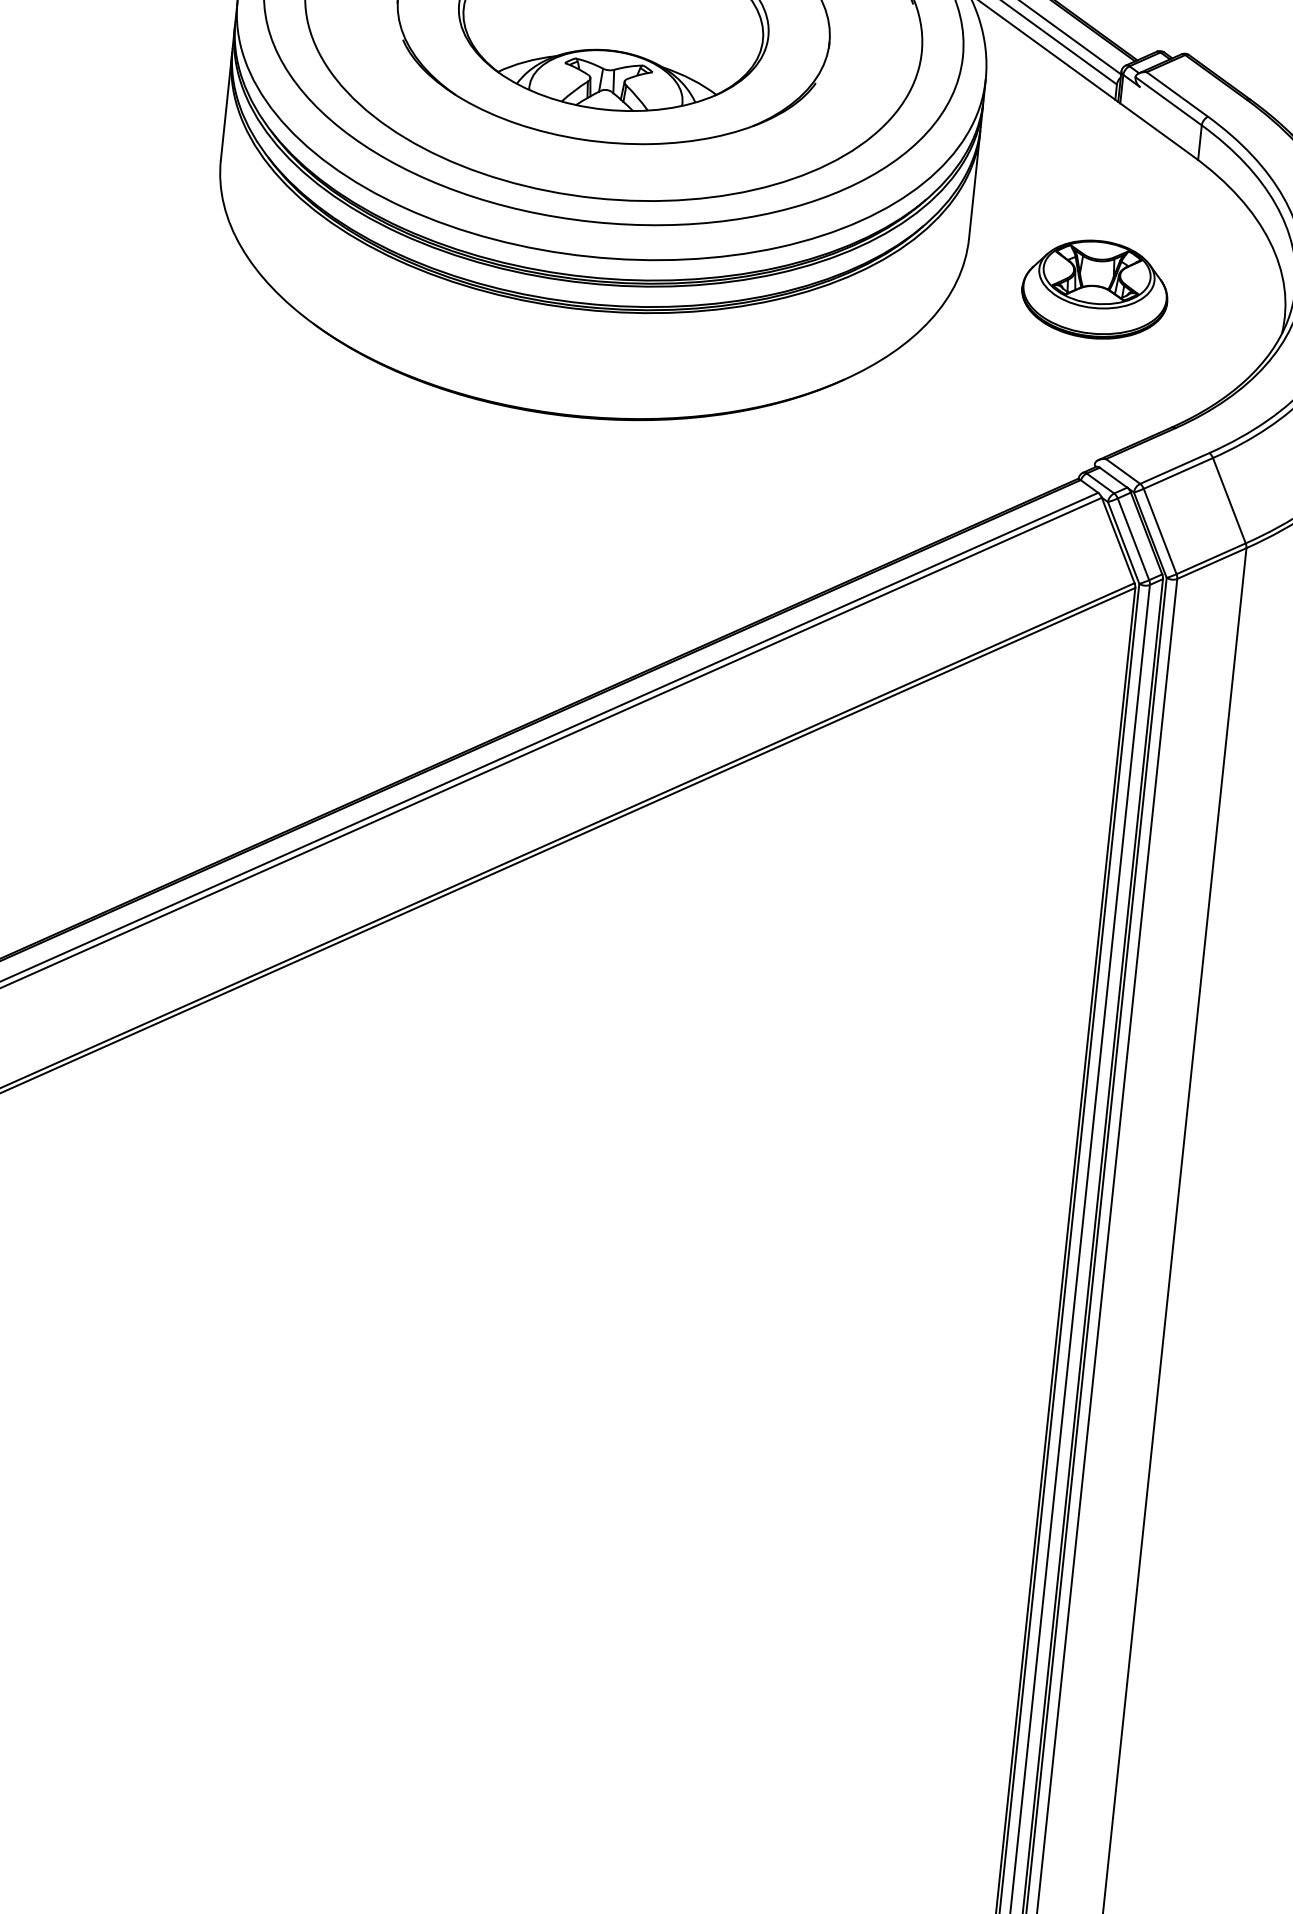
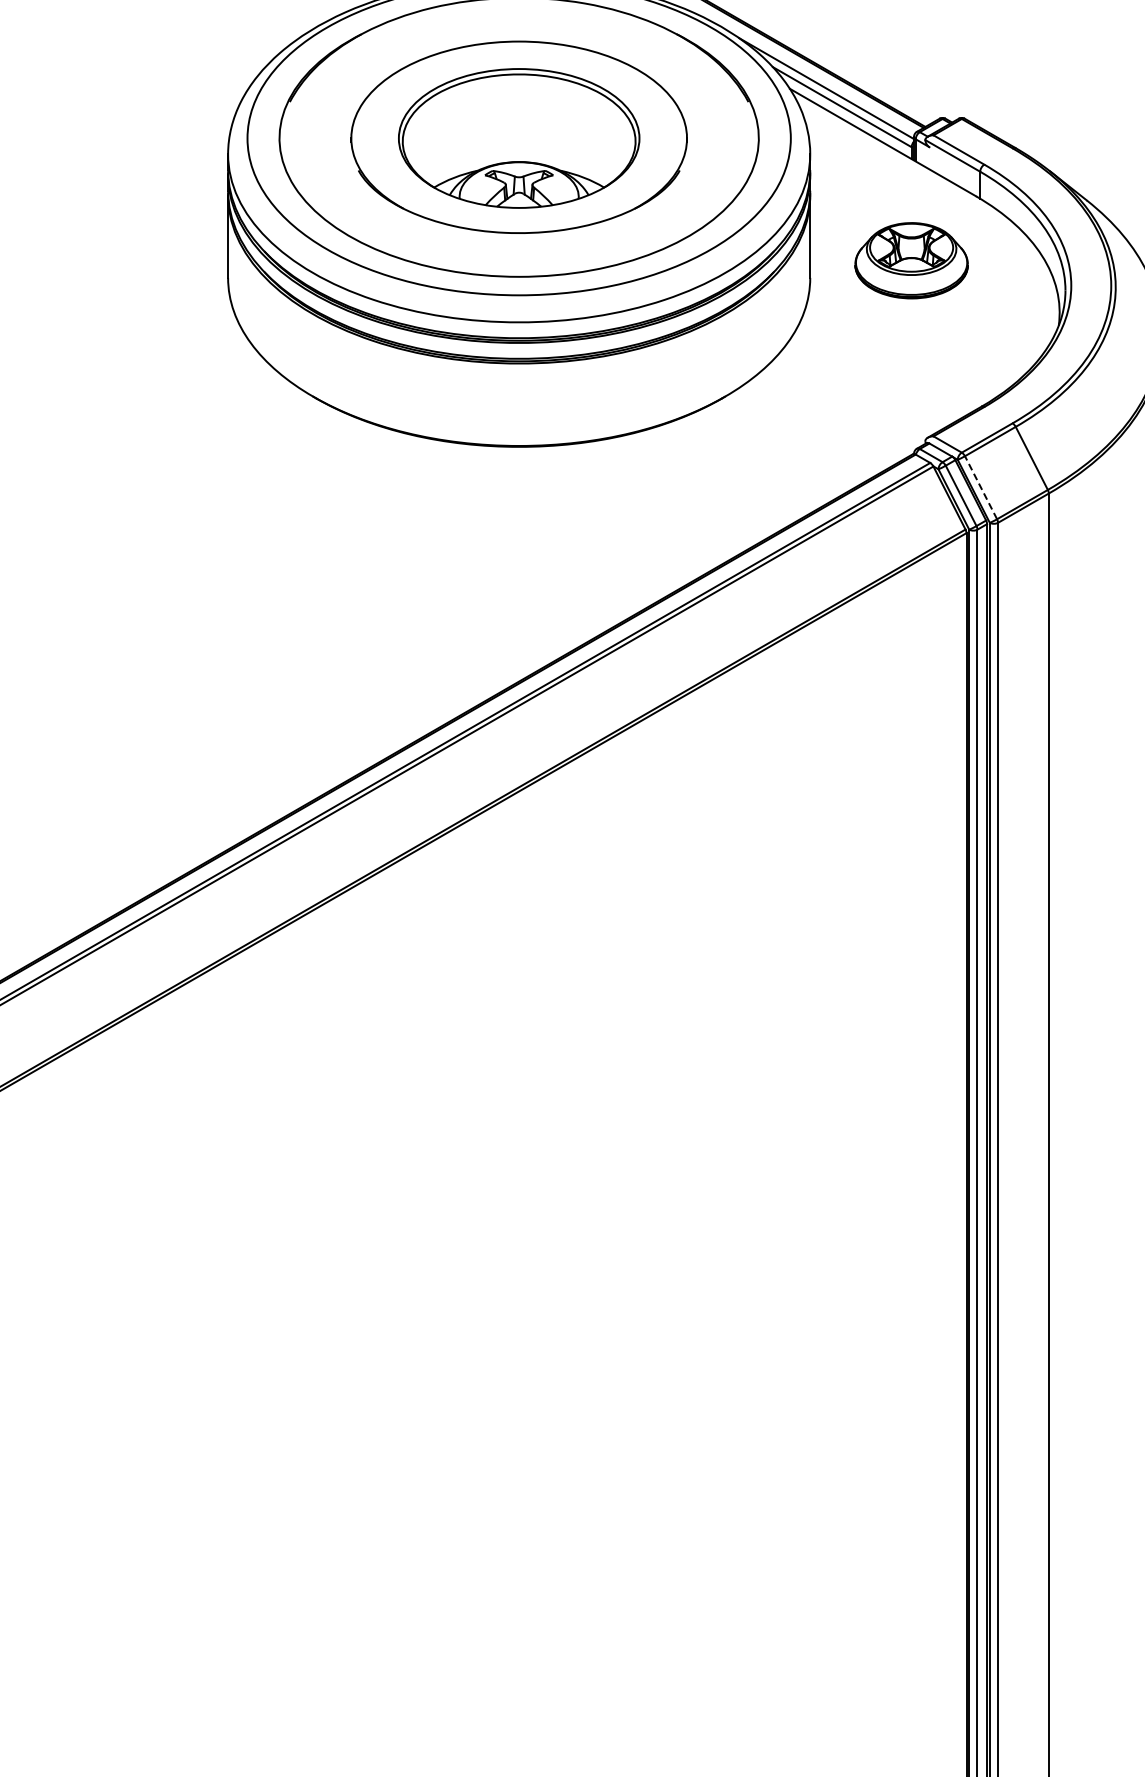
part: (1095, 289) -> (911, 260), moved
line: (1159, 531) -> (980, 487), solid -> dashed

